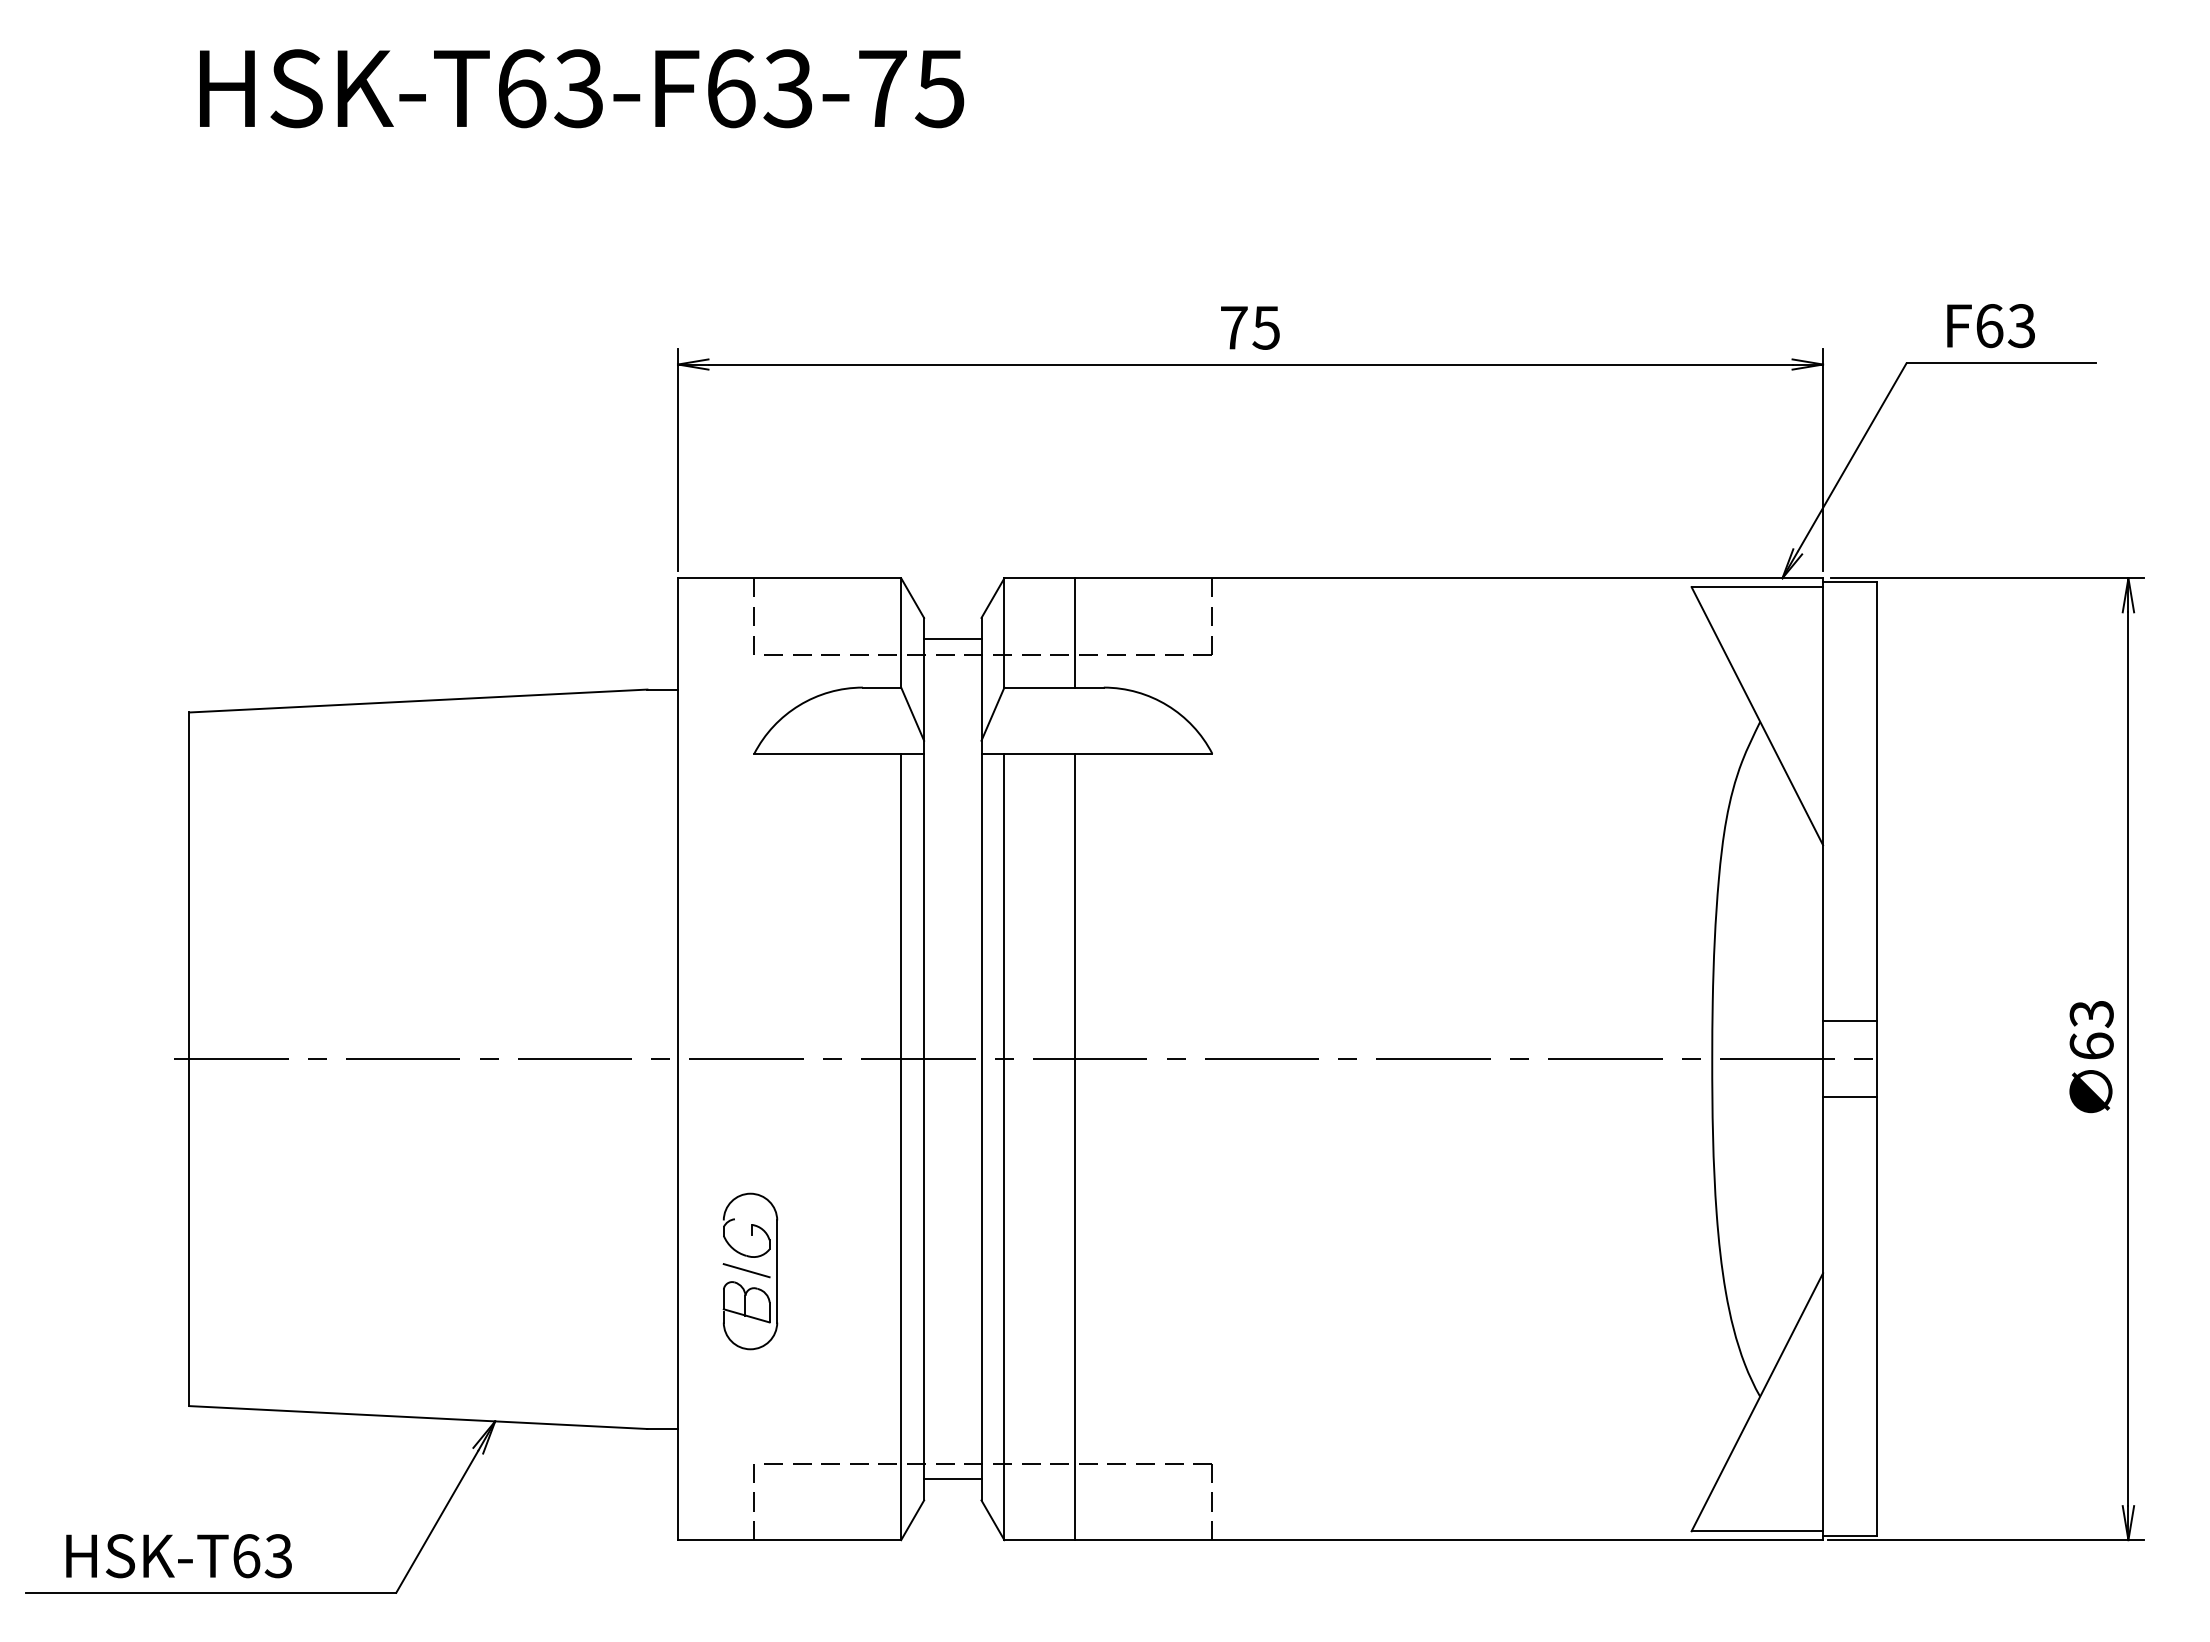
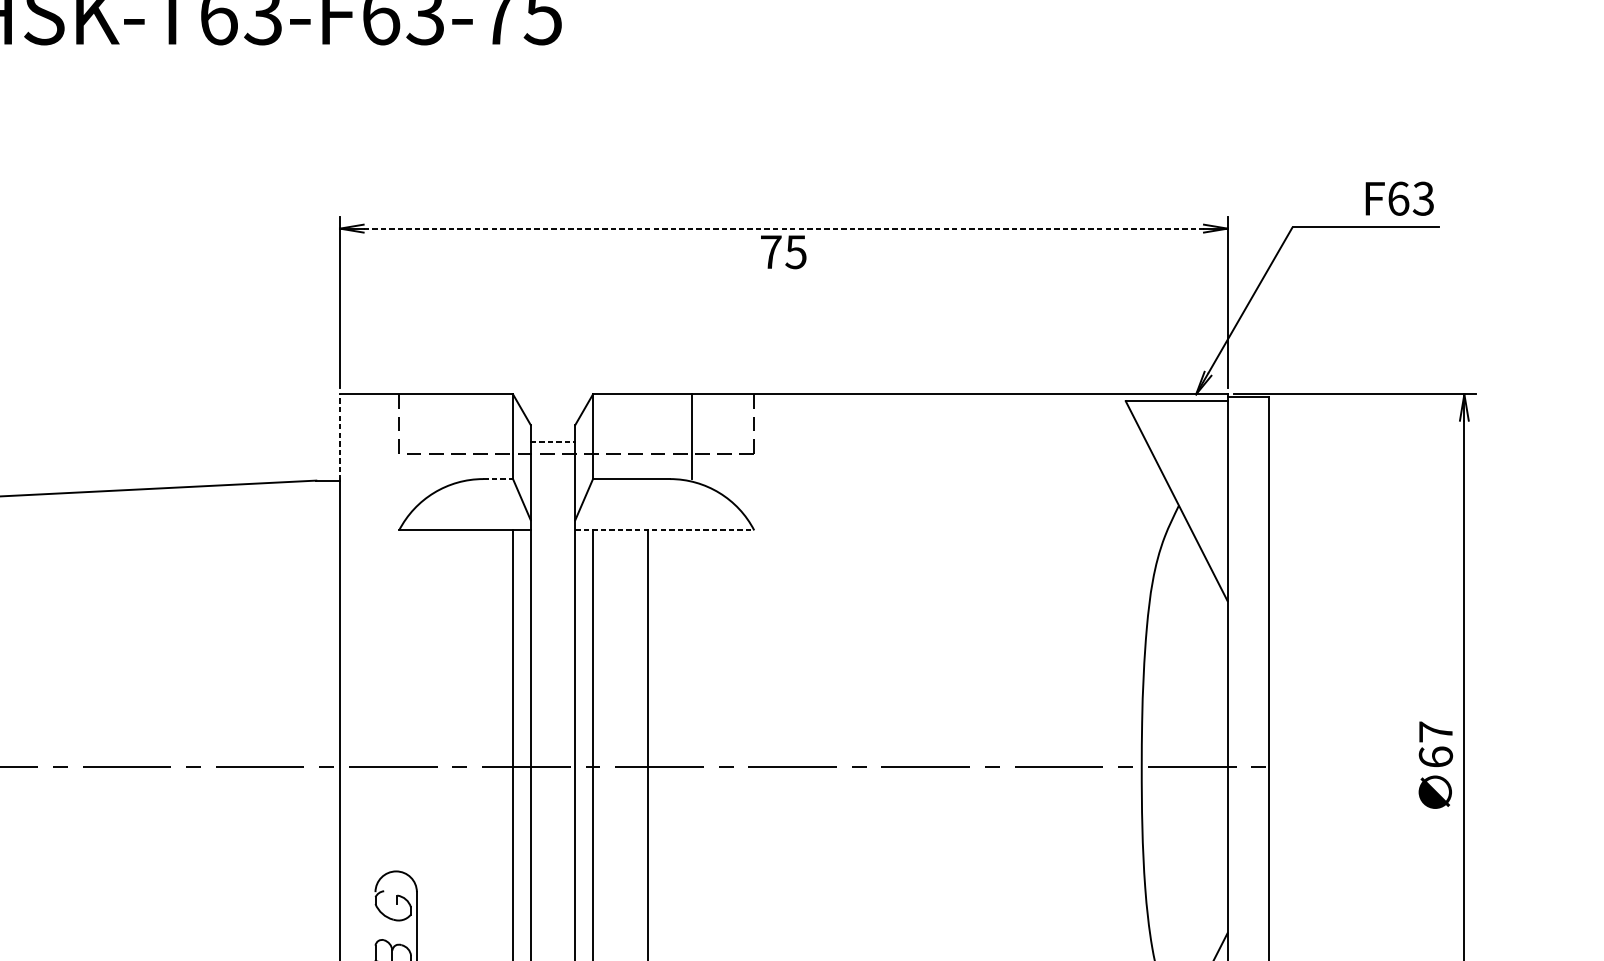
text: (1990, 326) -> (1399, 199), moved
text: (1250, 327) -> (783, 251), moved
line: (1251, 364) -> (784, 228), solid -> dashed
line: (1074, 632) -> (691, 436), moved
line: (677, 633) -> (339, 437), solid -> dashed
line: (952, 639) -> (552, 441), solid -> dashed
line: (882, 687) -> (498, 479), solid -> dashed
line: (1097, 753) -> (665, 530), solid -> dashed
text: (2091, 1013) -> (1435, 731), 63 -> 67
line: (1849, 1021) -> (1248, 737), removed
line: (1849, 1097) -> (1248, 796), removed
line: (746, 1270) -> (393, 930), removed

